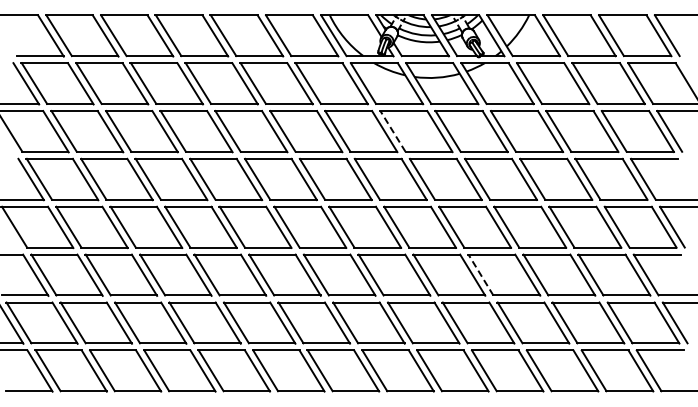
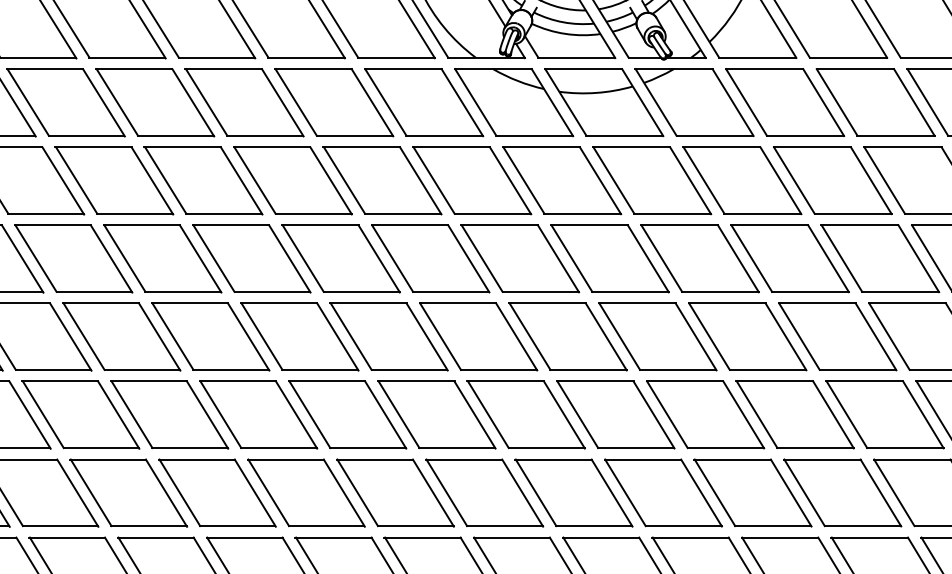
line: (392, 131) -> (523, 180), dashed -> solid
line: (480, 275) -> (666, 415), dashed -> solid

